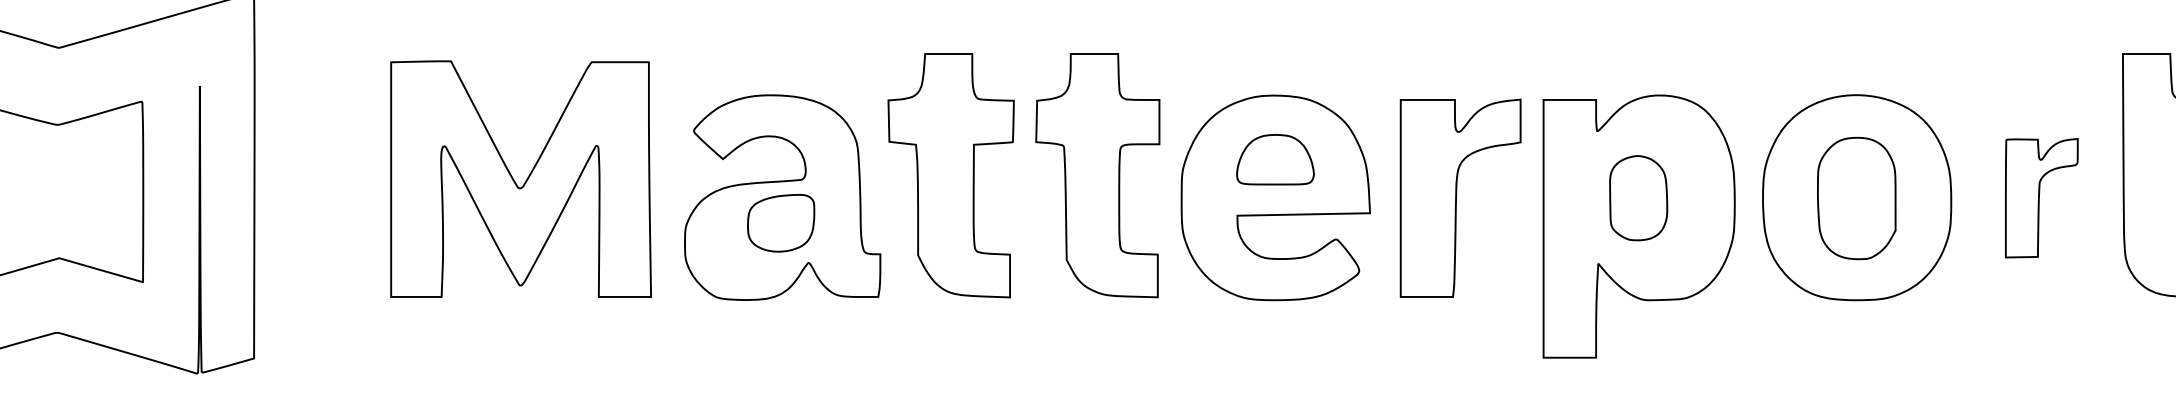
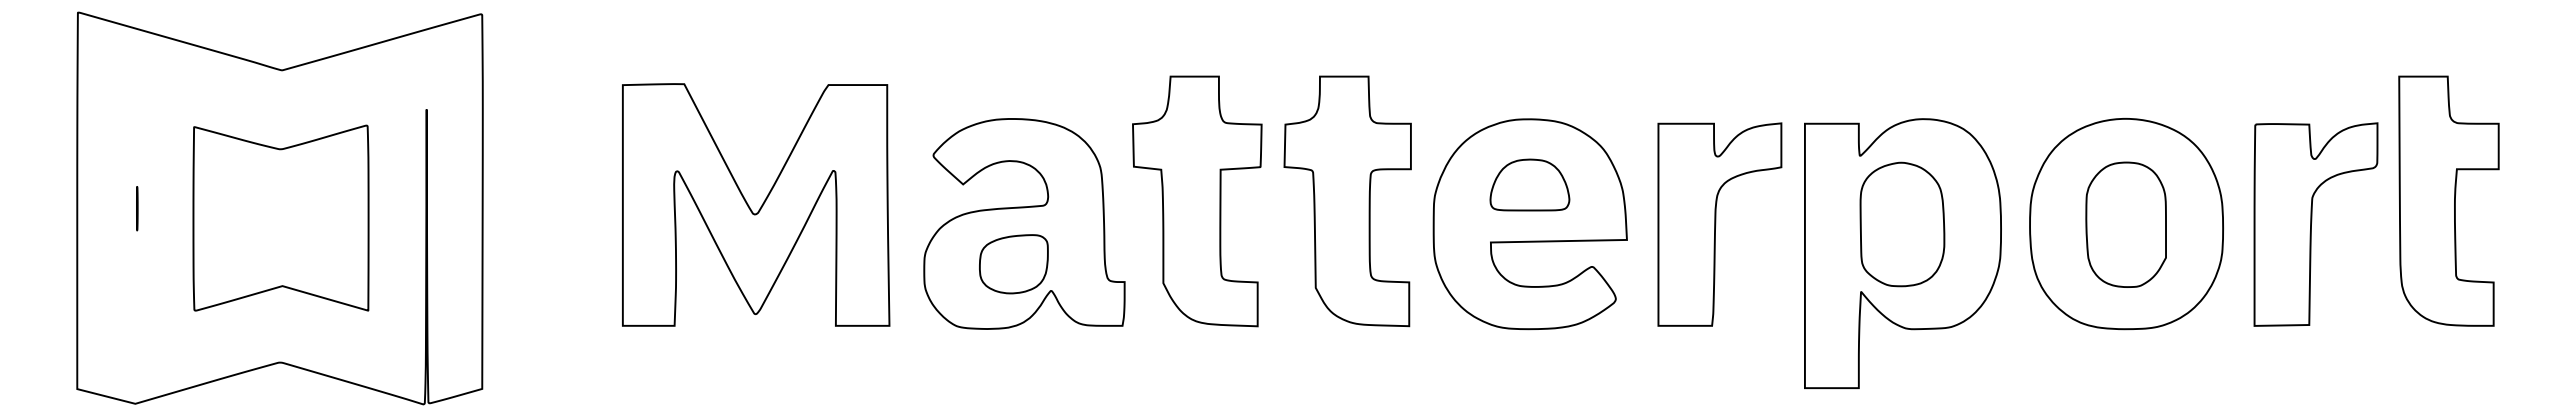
part: (1638, 198) -> (1902, 224), size x1.43
part: (2041, 198) -> (2315, 224), size x1.67
part: (780, 223) -> (1013, 264), moved

